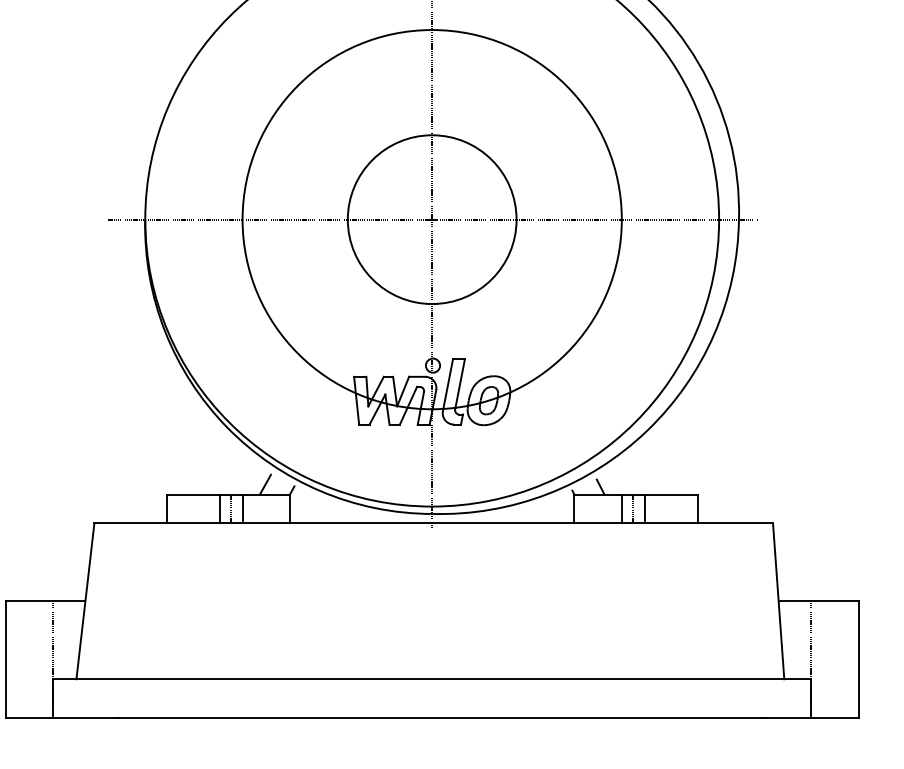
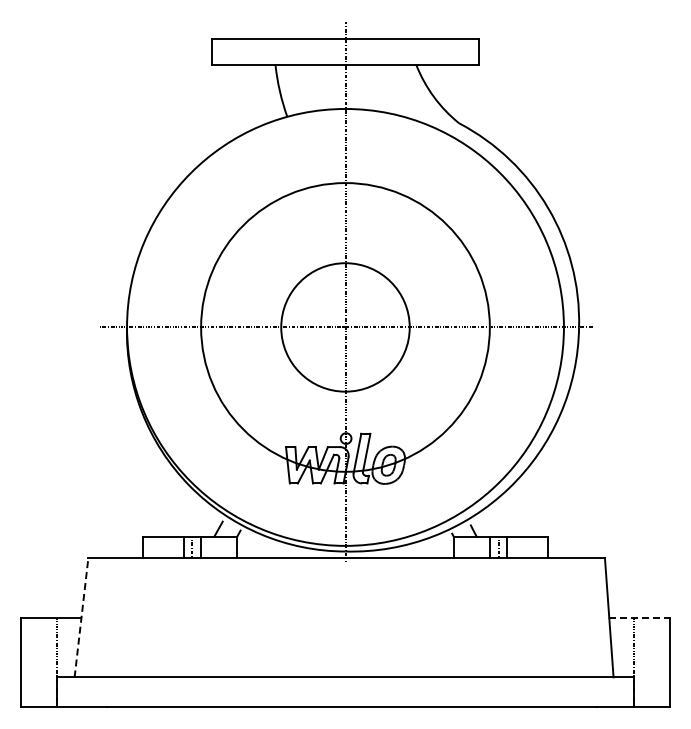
line: (85, 600) -> (81, 617), solid -> dashed
line: (818, 600) -> (639, 617), solid -> dashed

